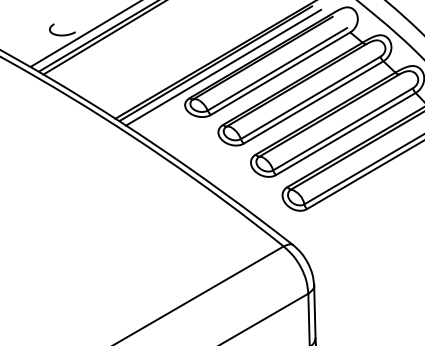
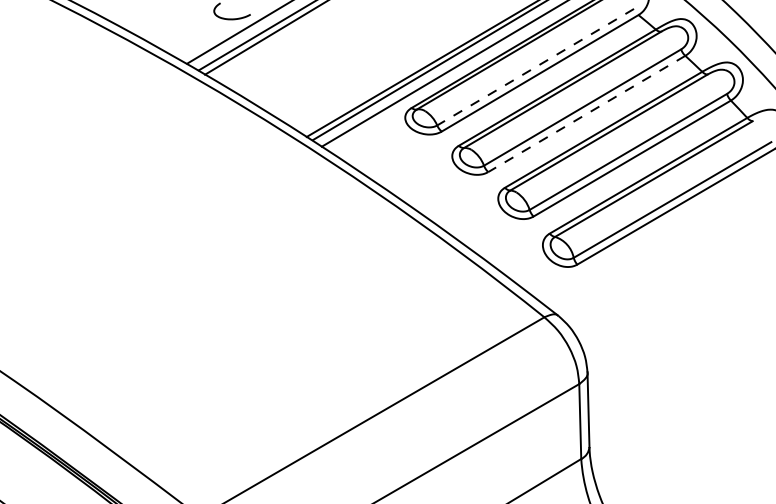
line: (277, 69) -> (535, 67), solid -> dashed
line: (313, 102) -> (586, 114), solid -> dashed

